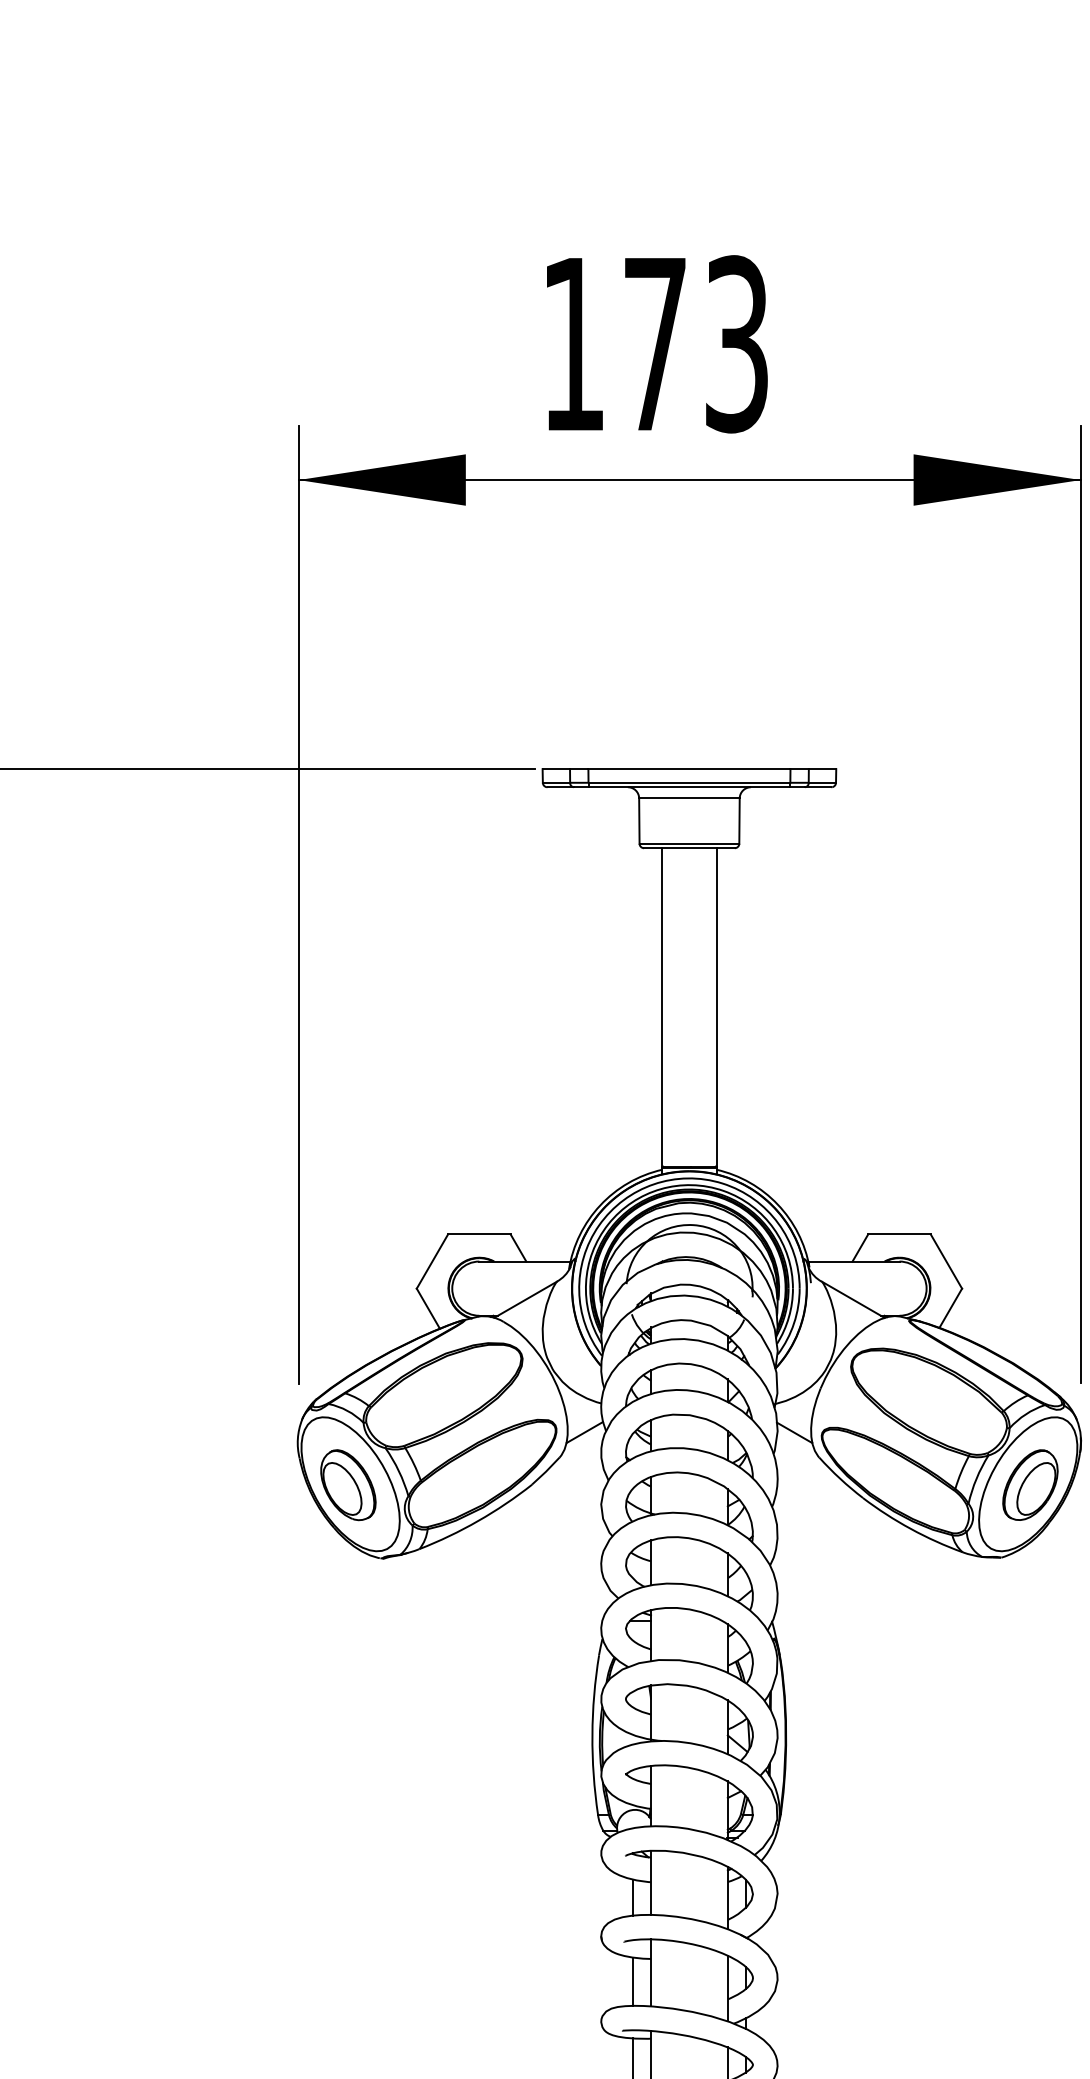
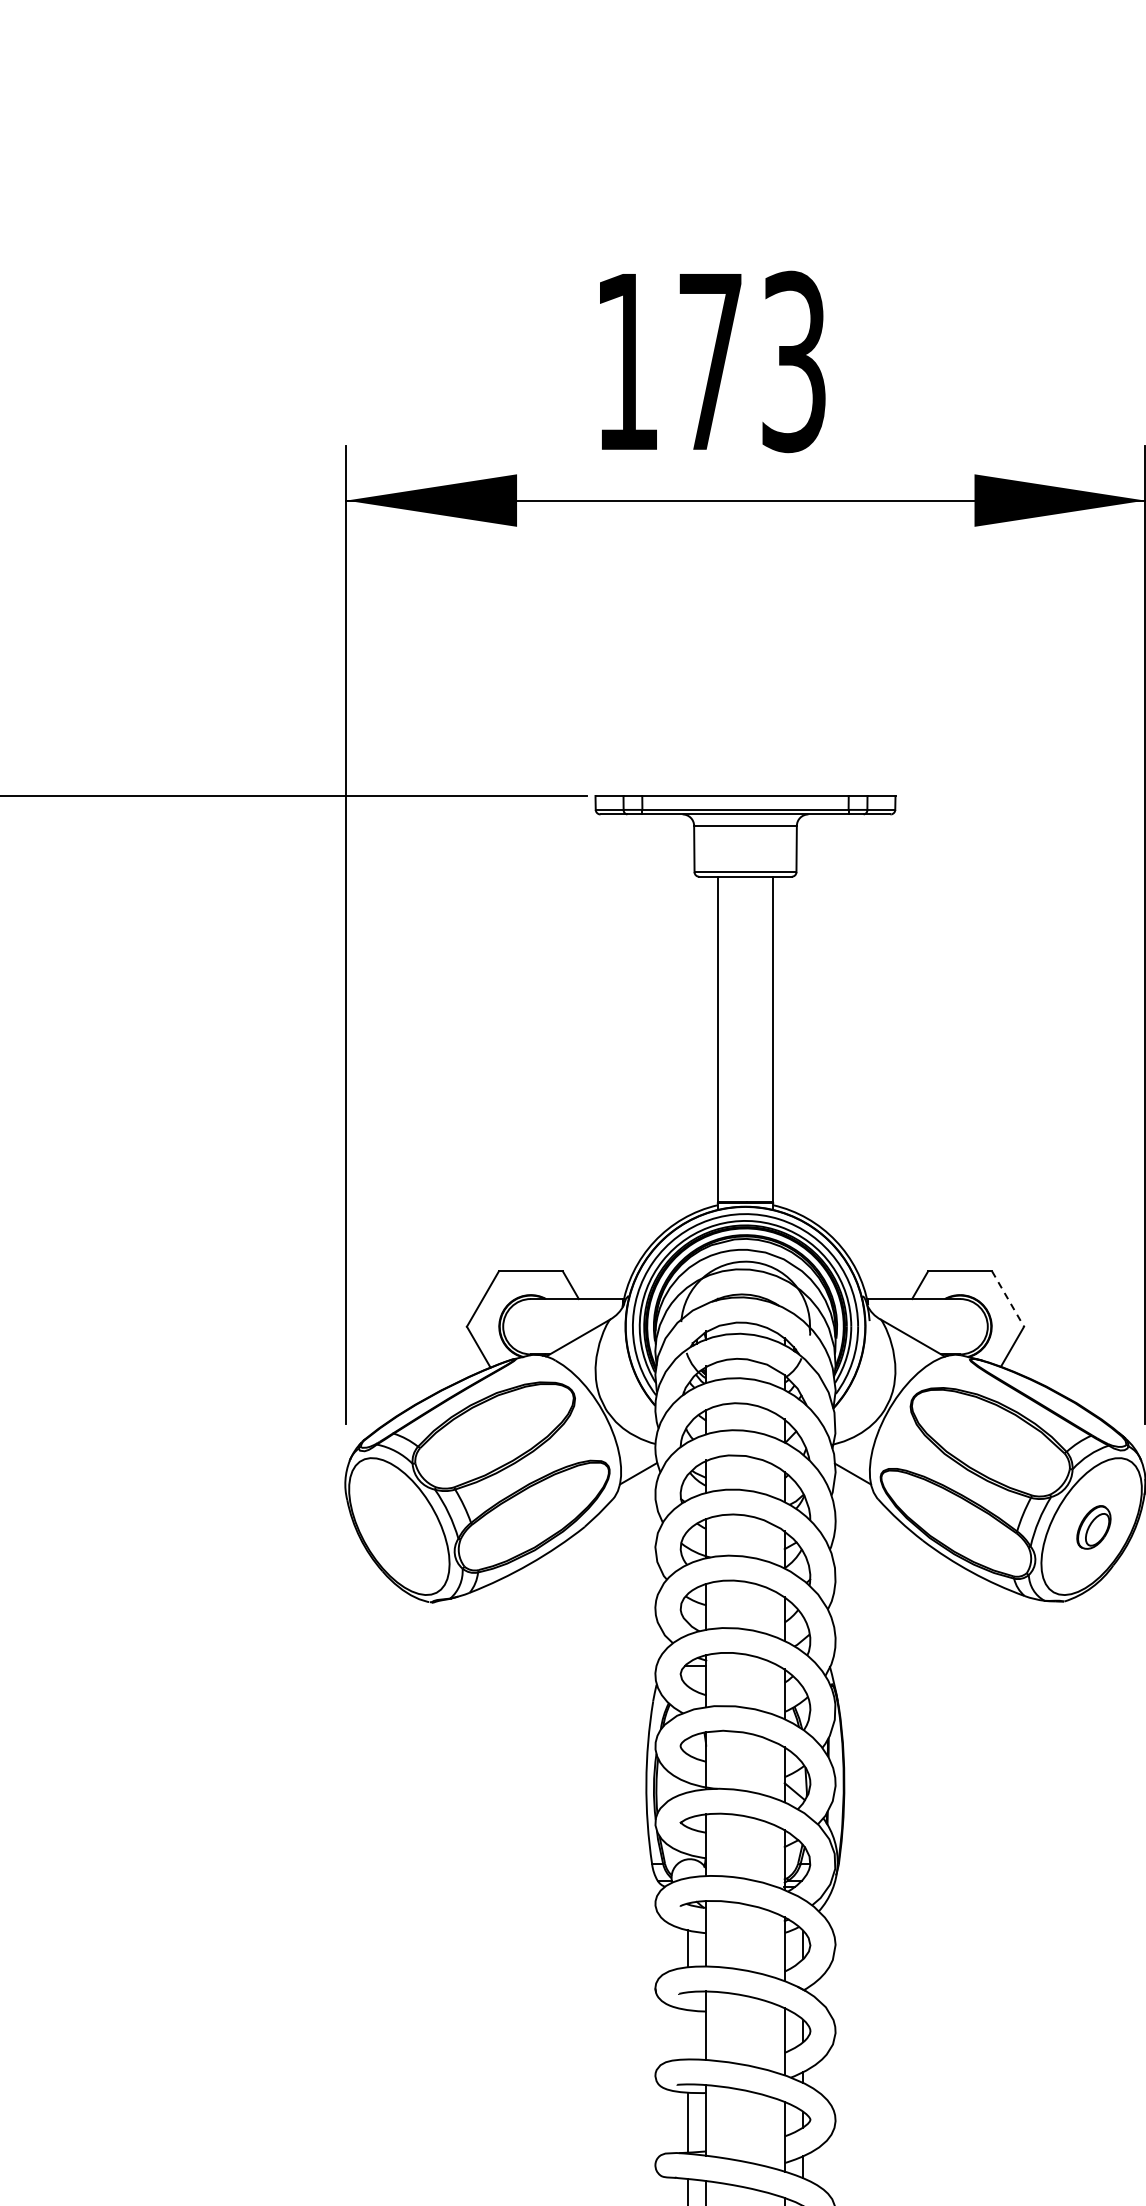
line: (946, 1262) -> (1008, 1299), solid -> dashed
part: (347, 1485) -> (396, 1527), removed
part: (1030, 1485) -> (1093, 1527), size x0.6
line: (632, 1981) -> (687, 2034), removed

